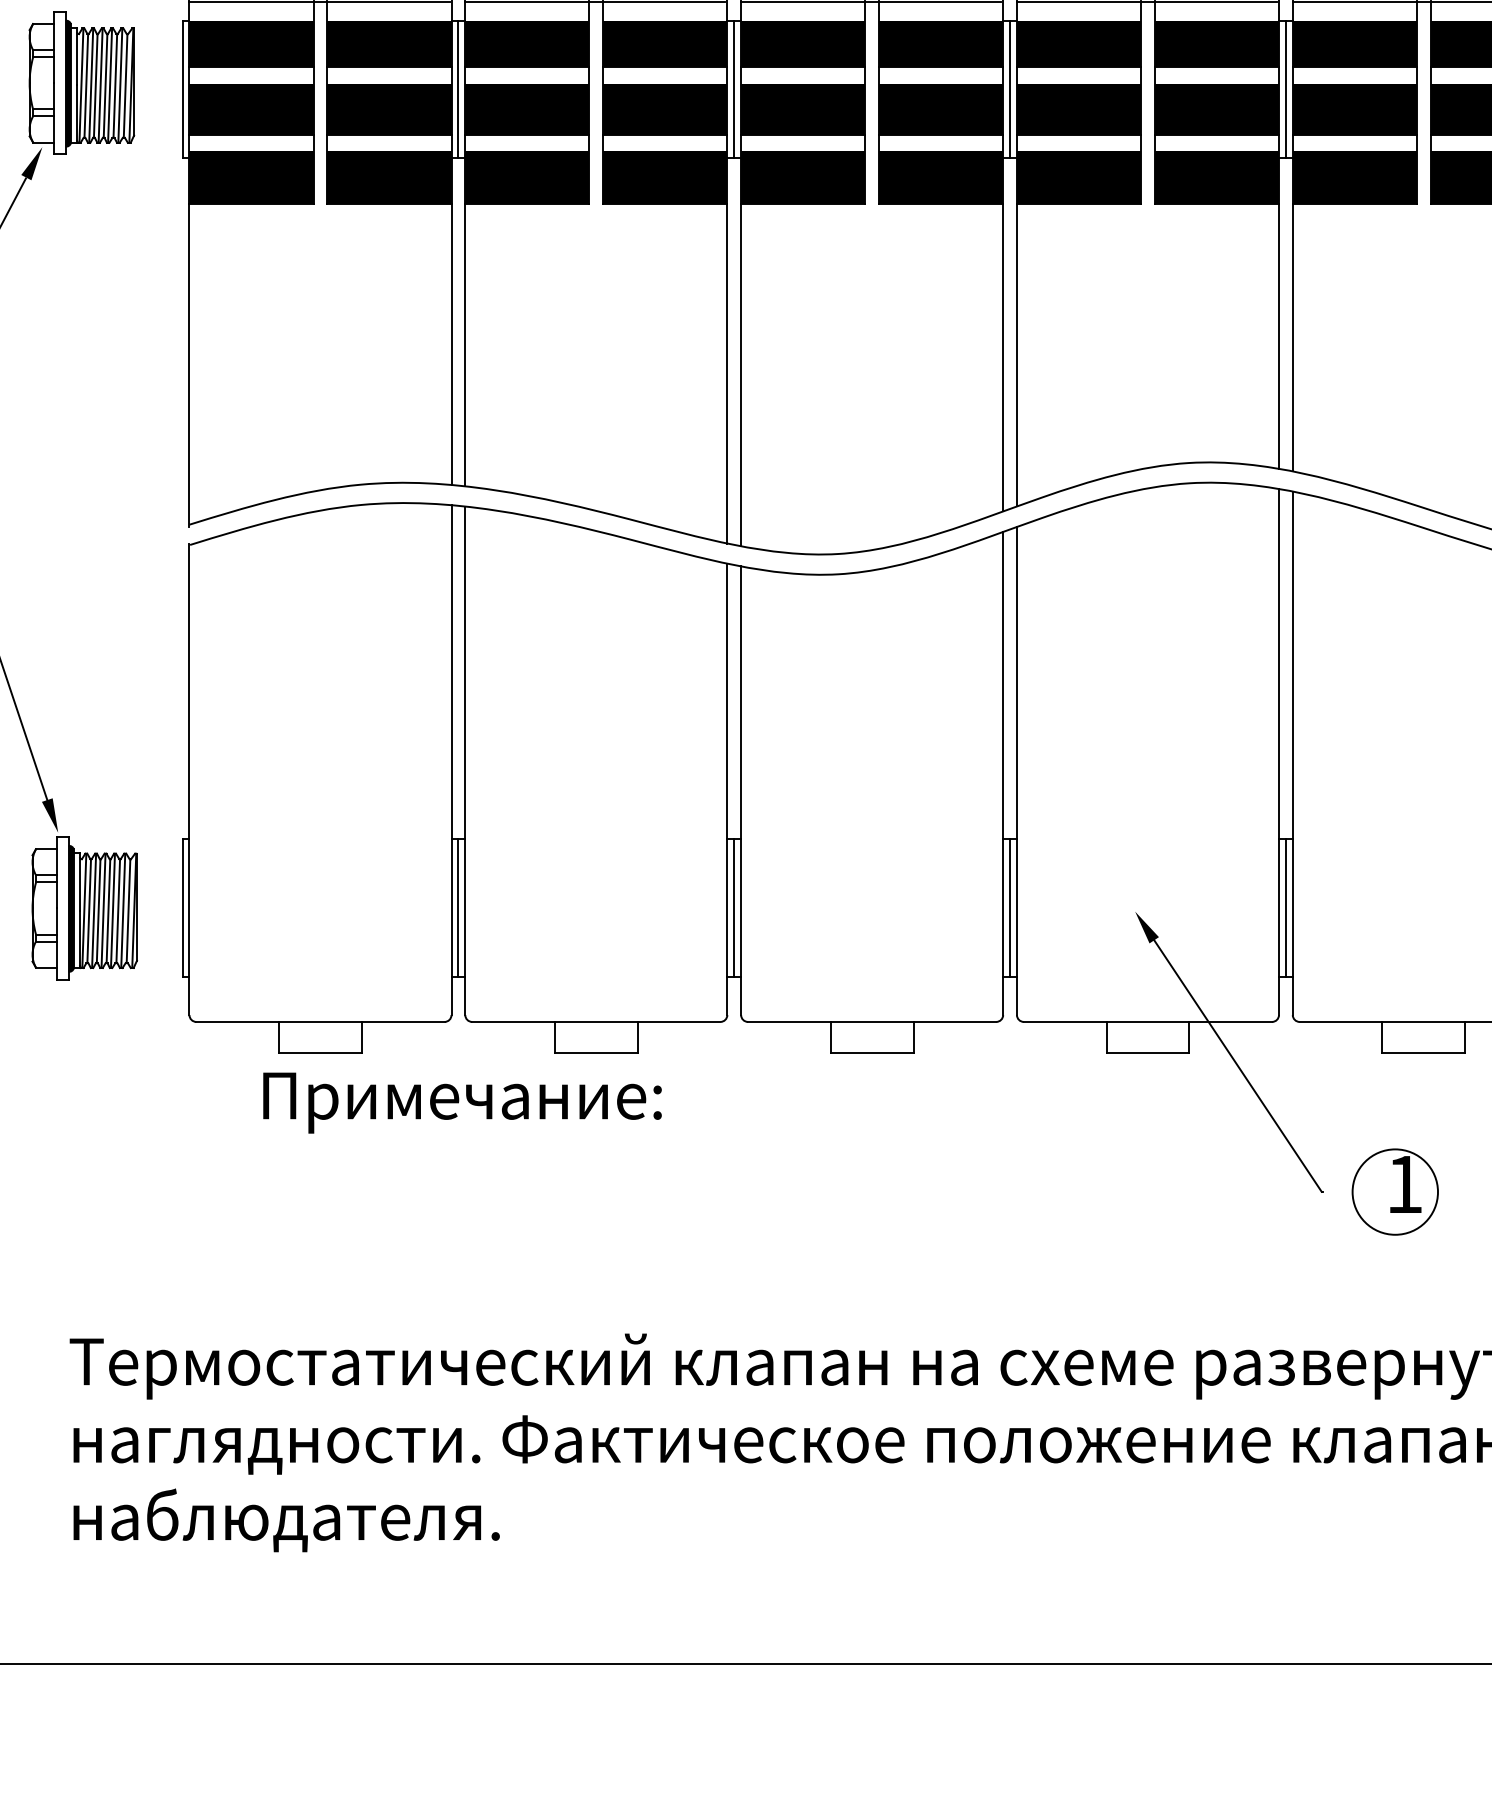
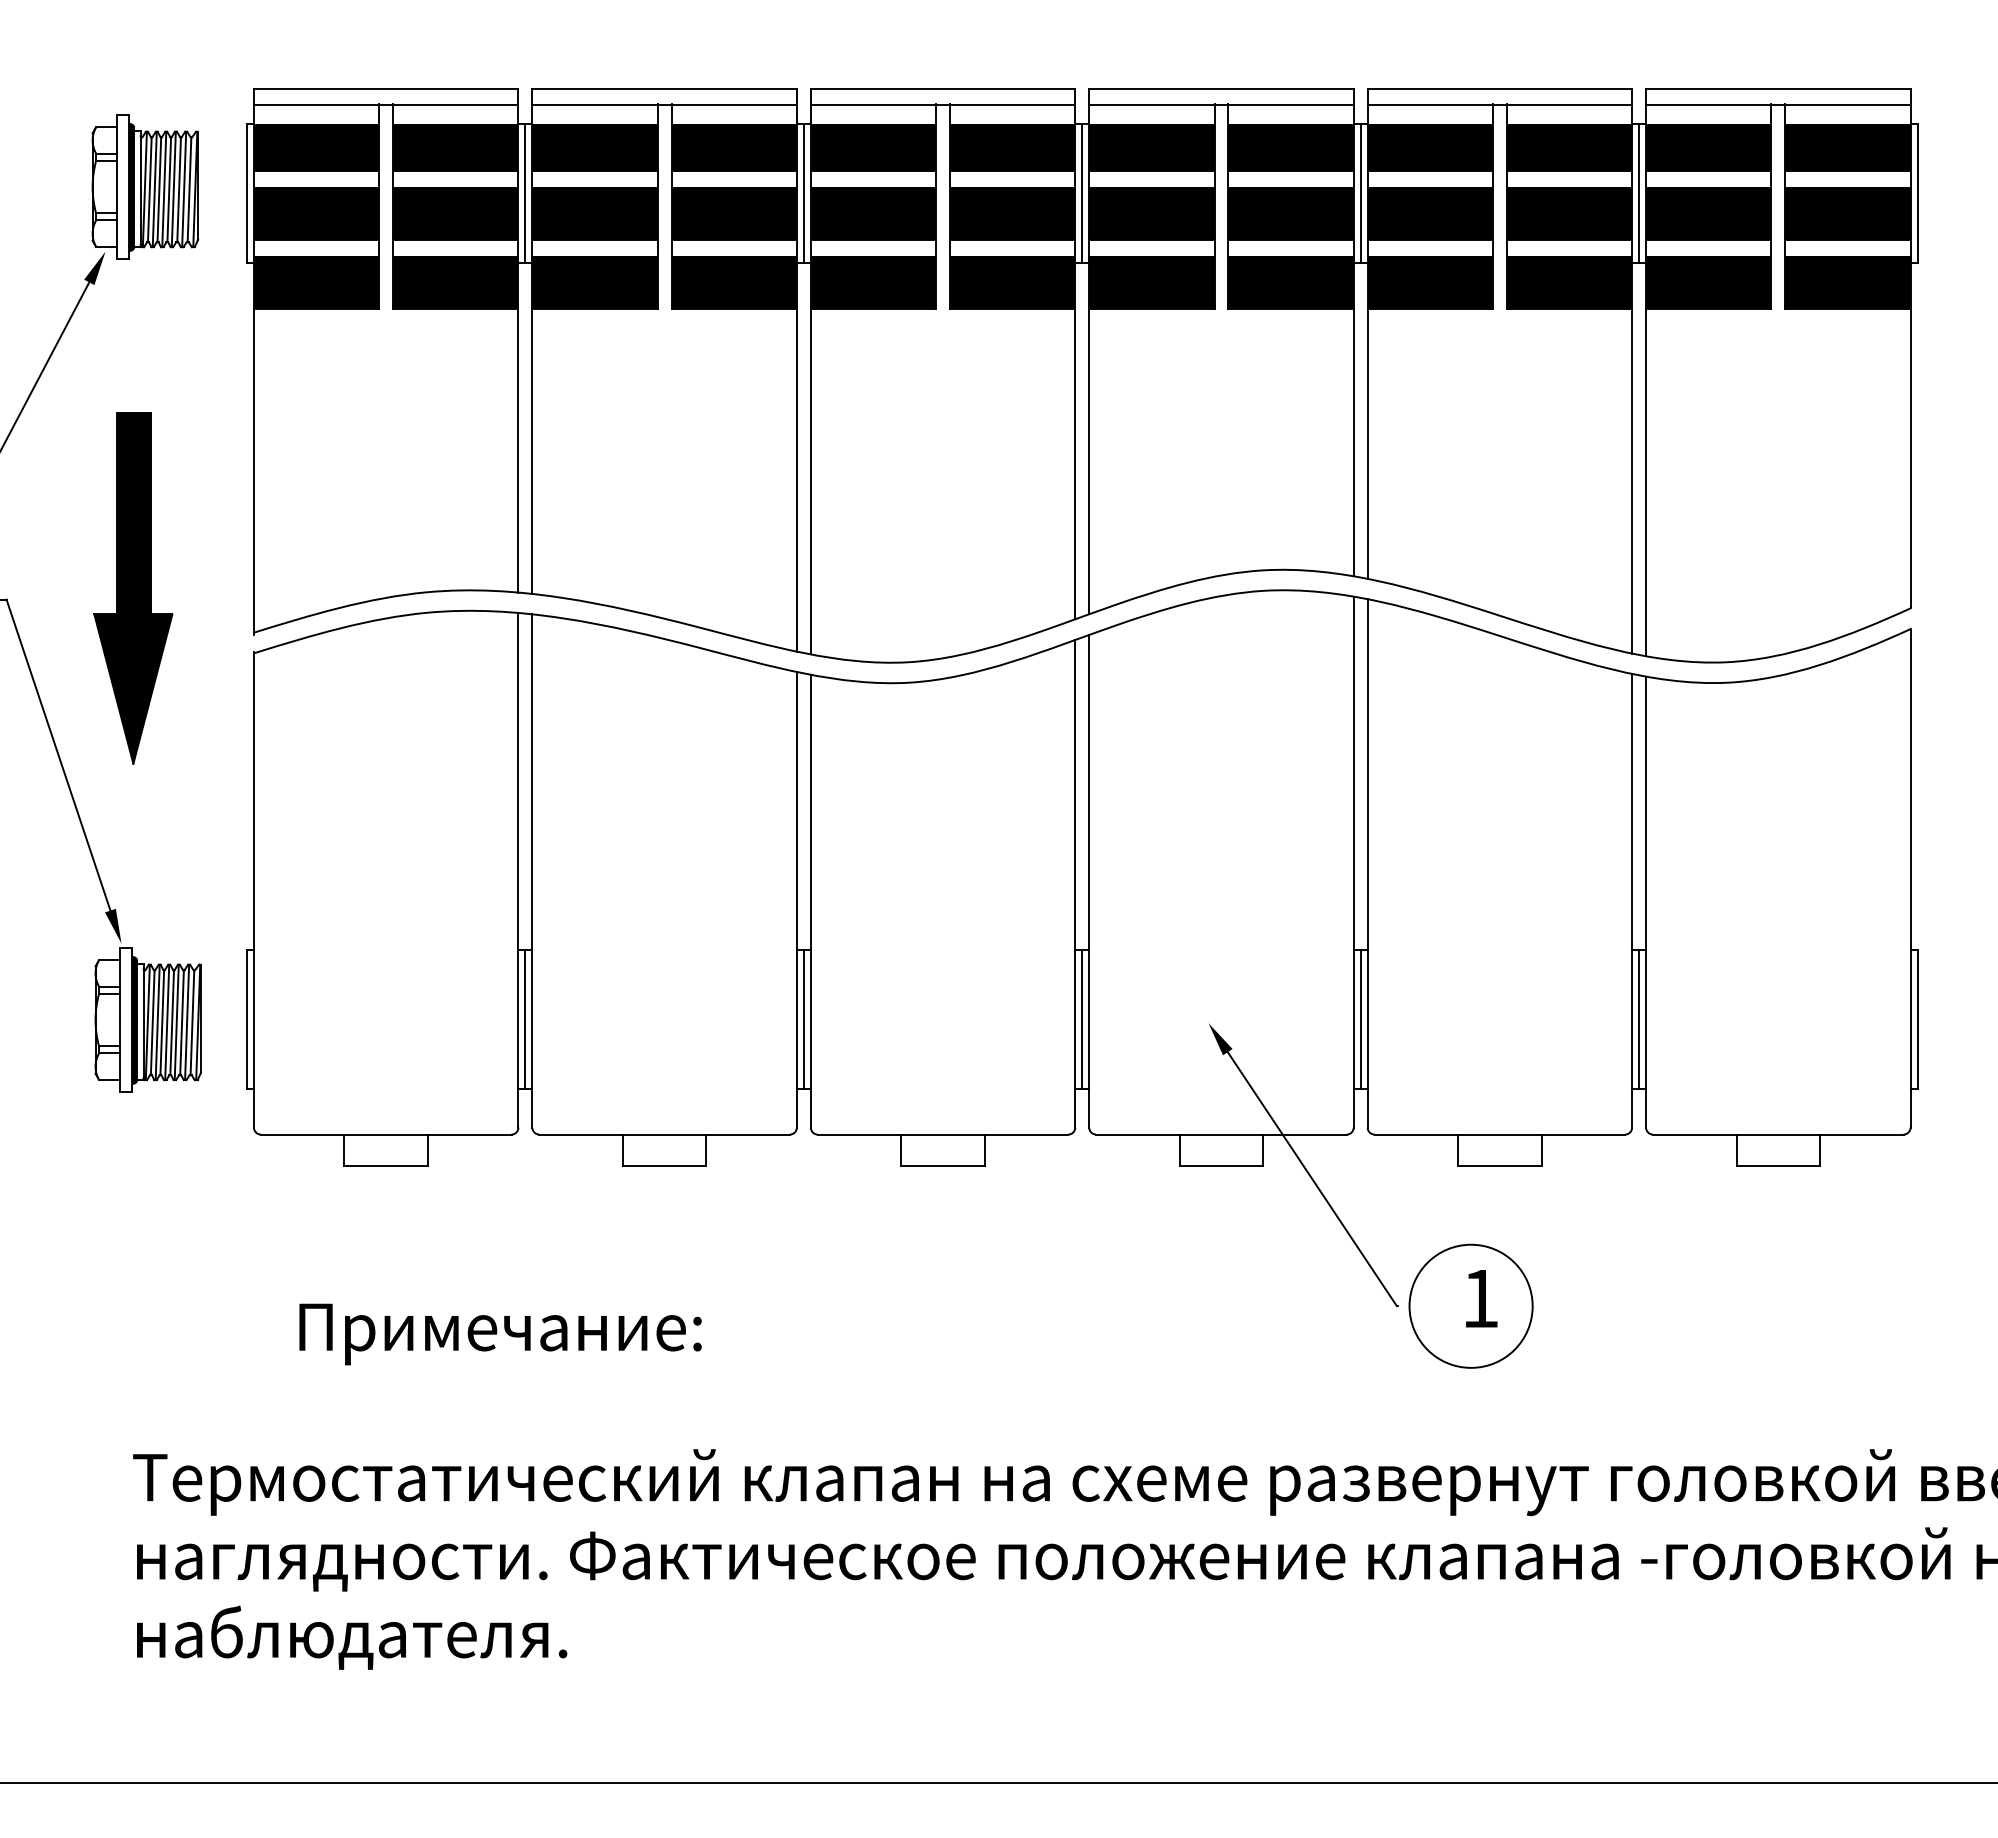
part: (70, 480) -> (133, 588), added
text: (462, 1103) -> (500, 1334), moved
circle: (1394, 1191) -> (1470, 1305), size x1.43

